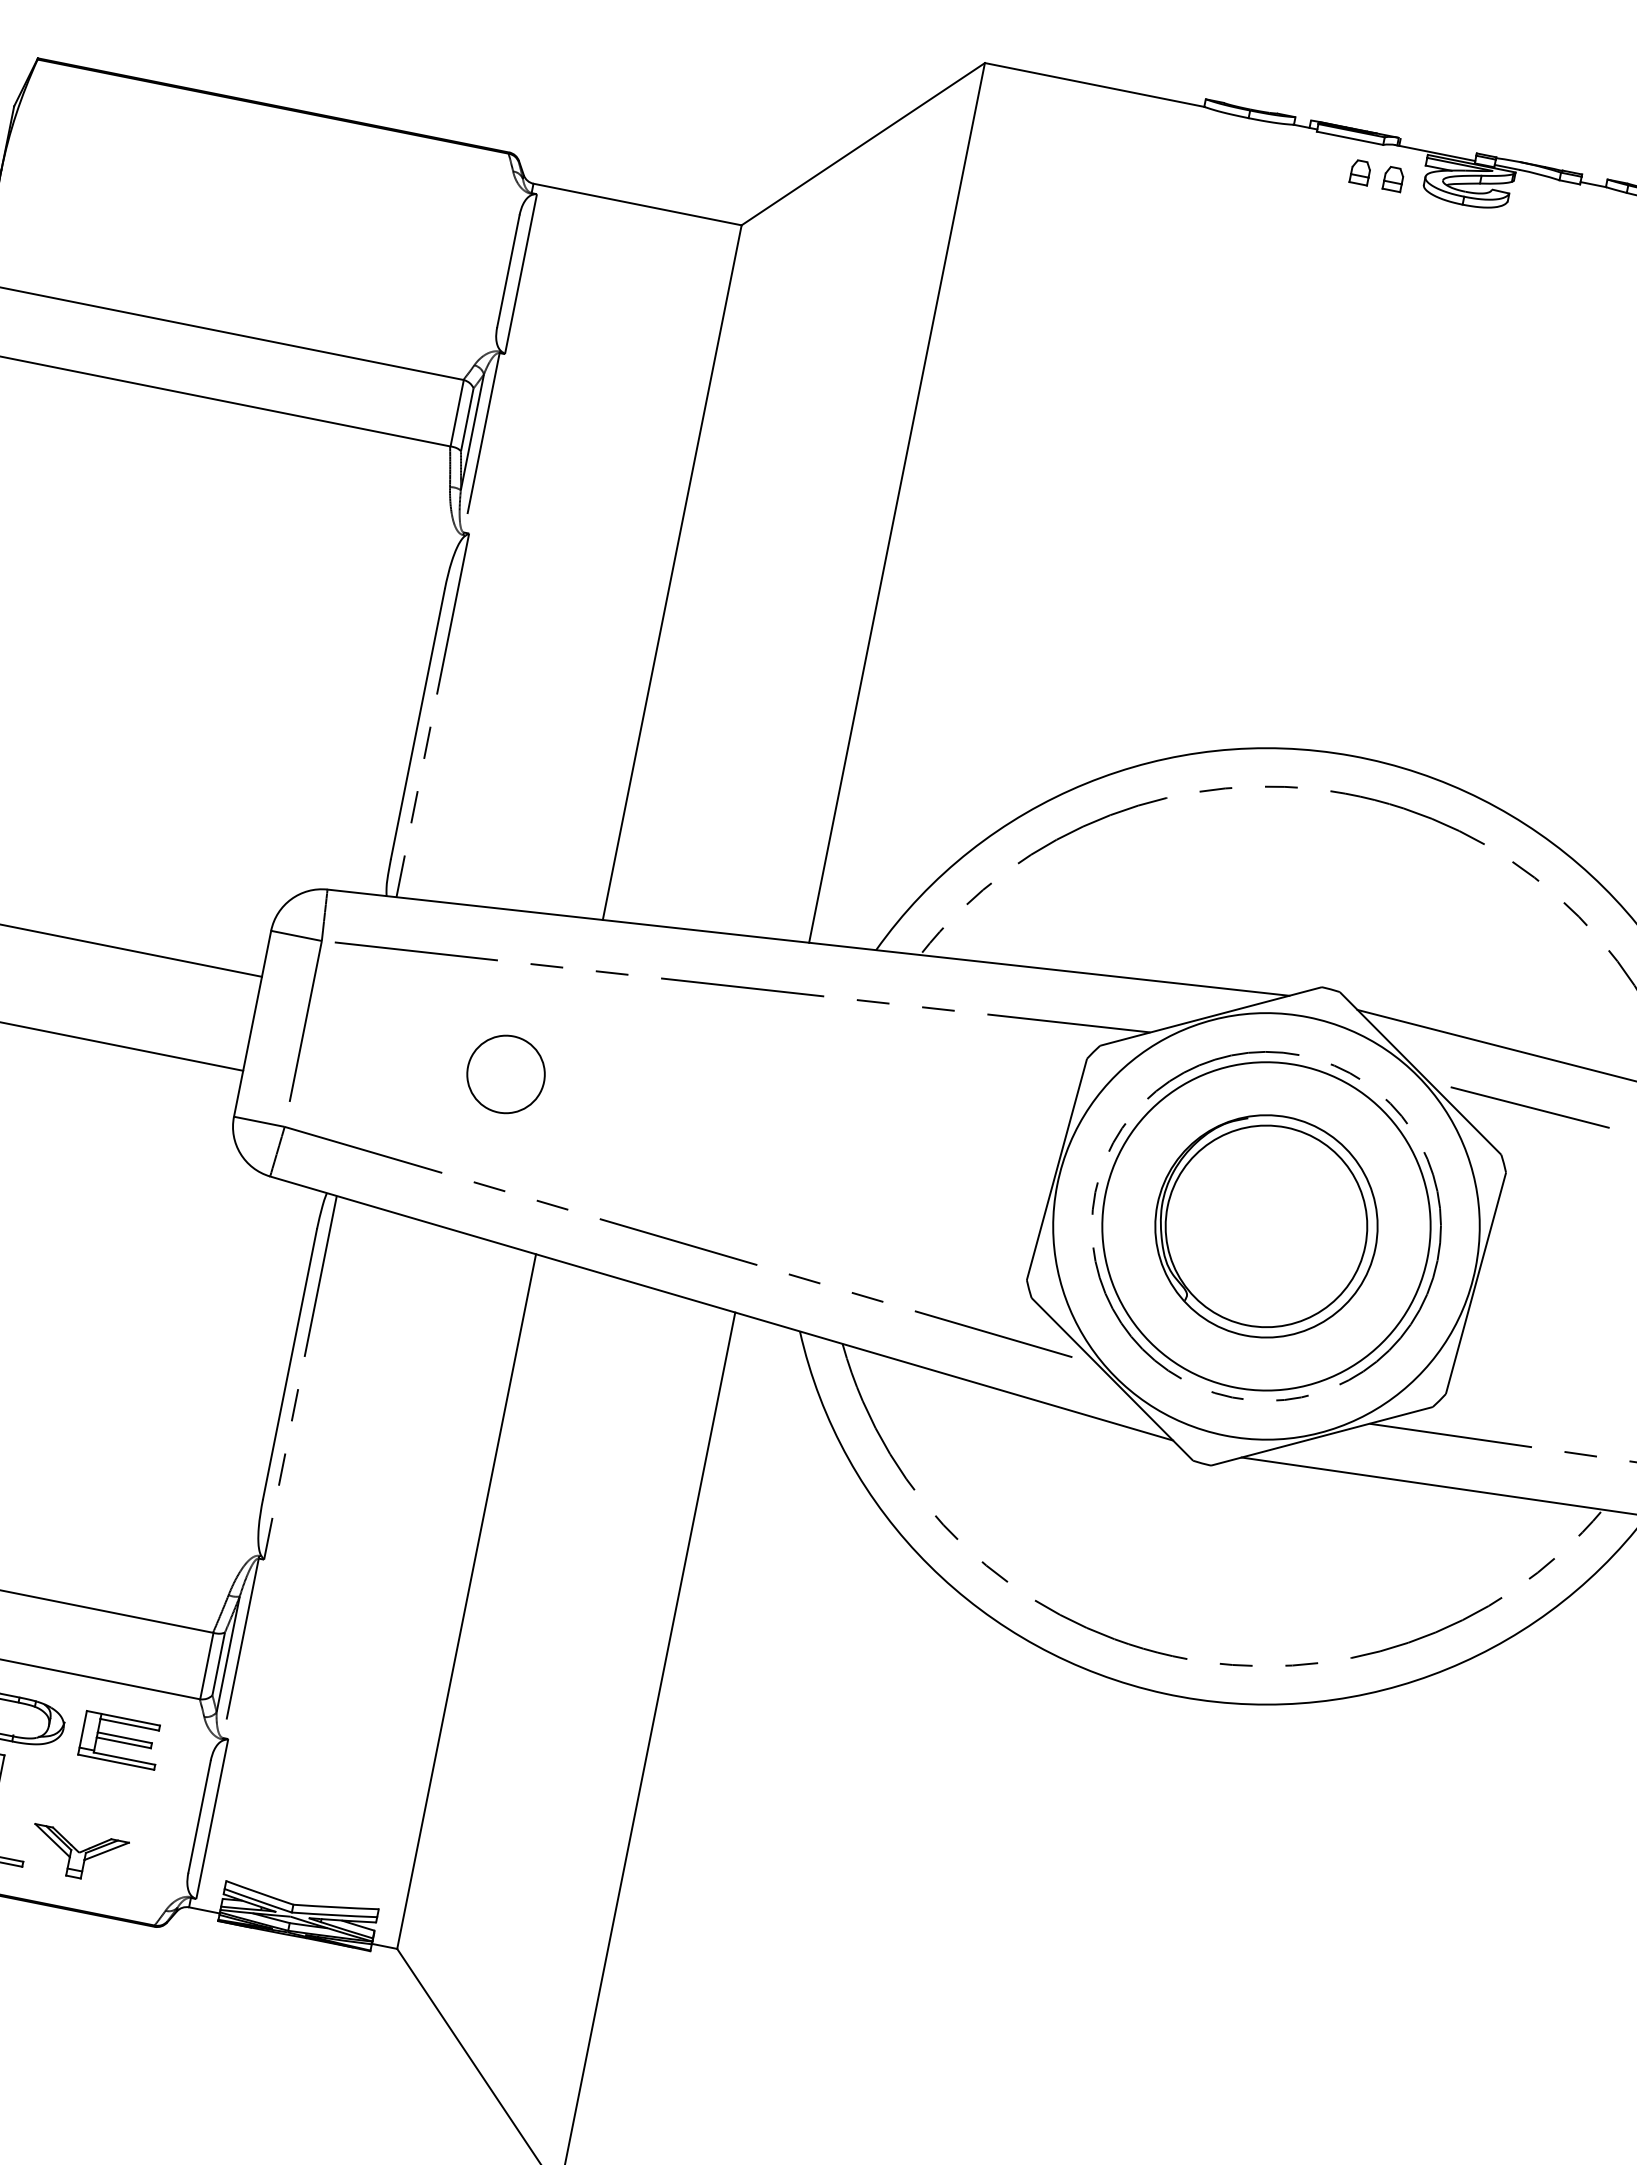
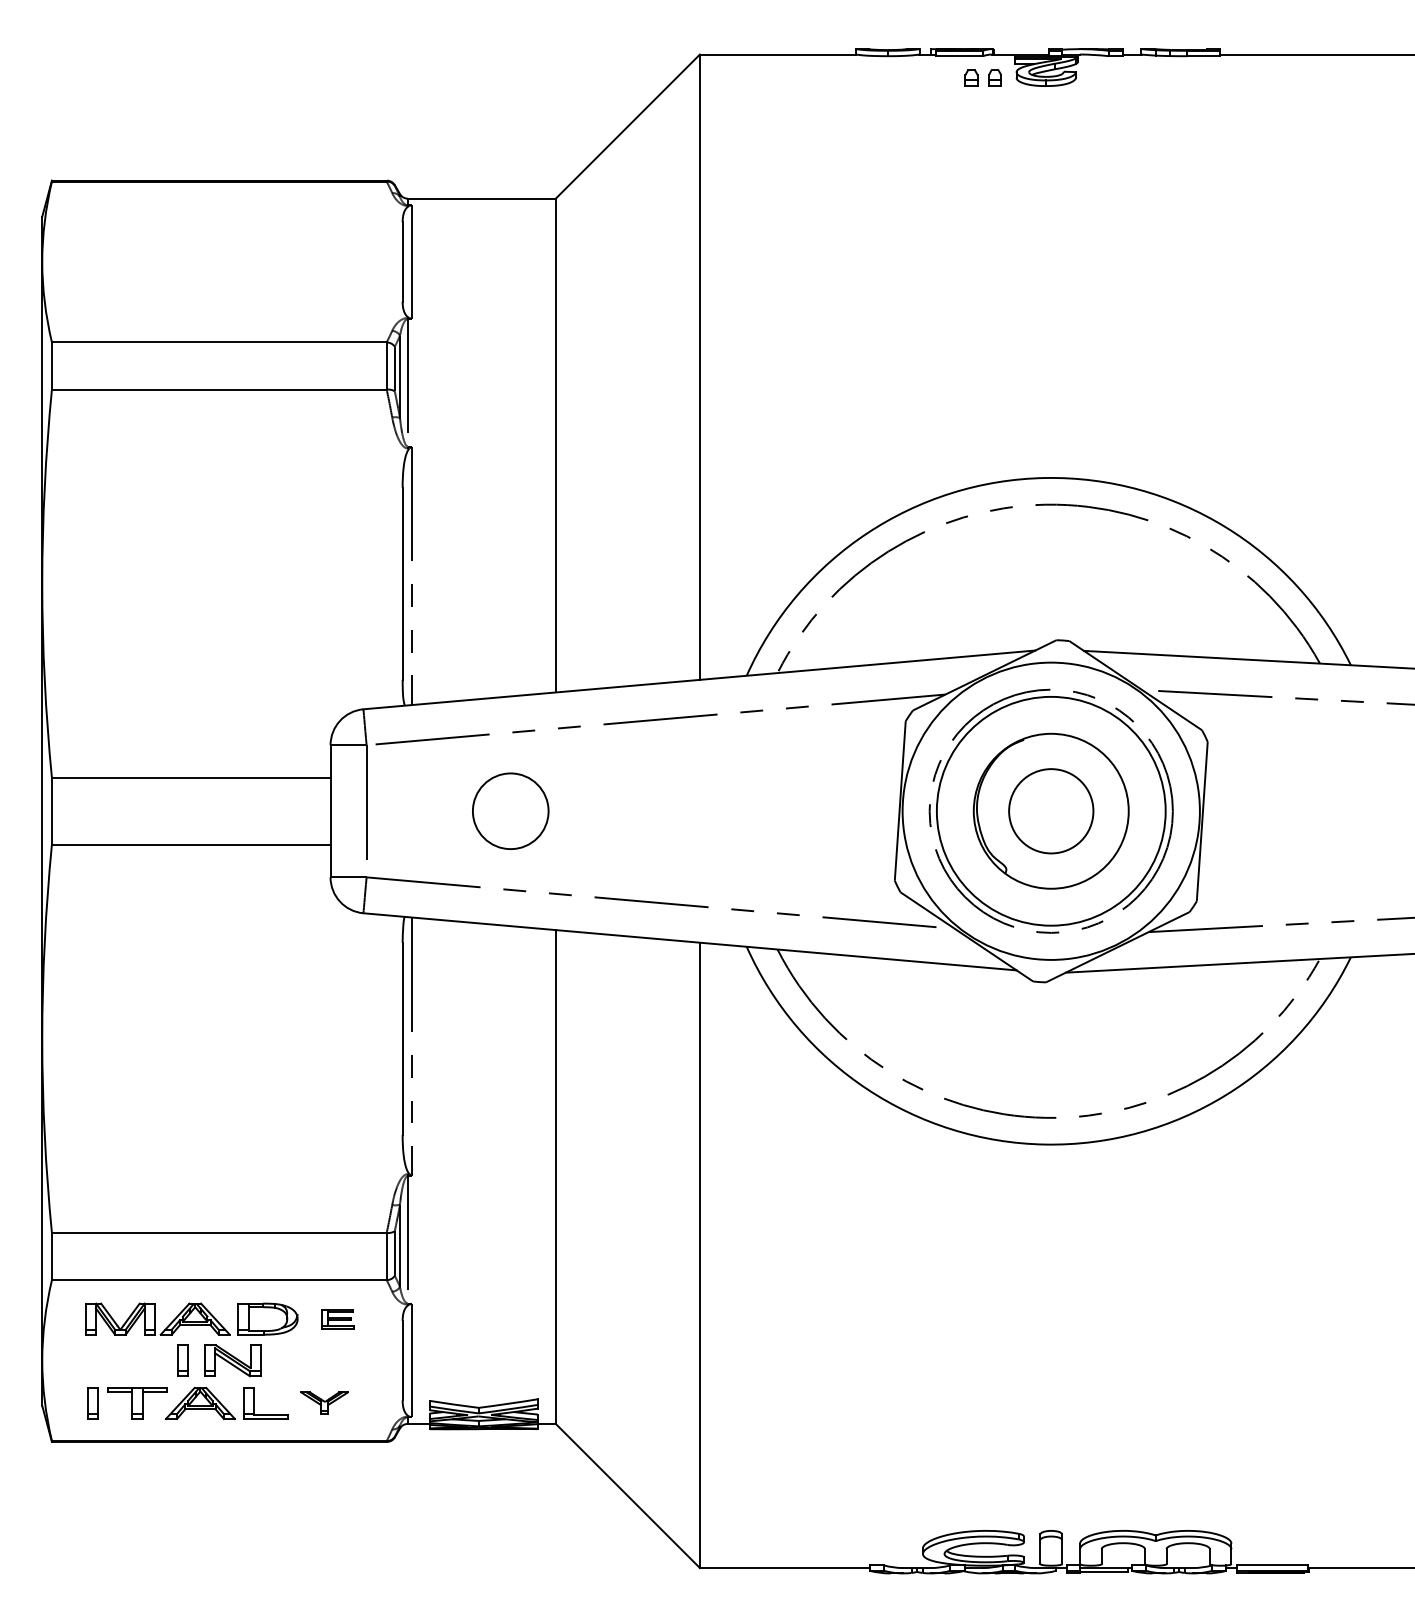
circle: (505, 1074) -> (510, 811), size x1.4
circle: (1266, 1226) -> (1051, 811), size x0.6
part: (119, 1740) -> (337, 1319), size x0.6
part: (77, 1853) -> (324, 1402), size x0.7

